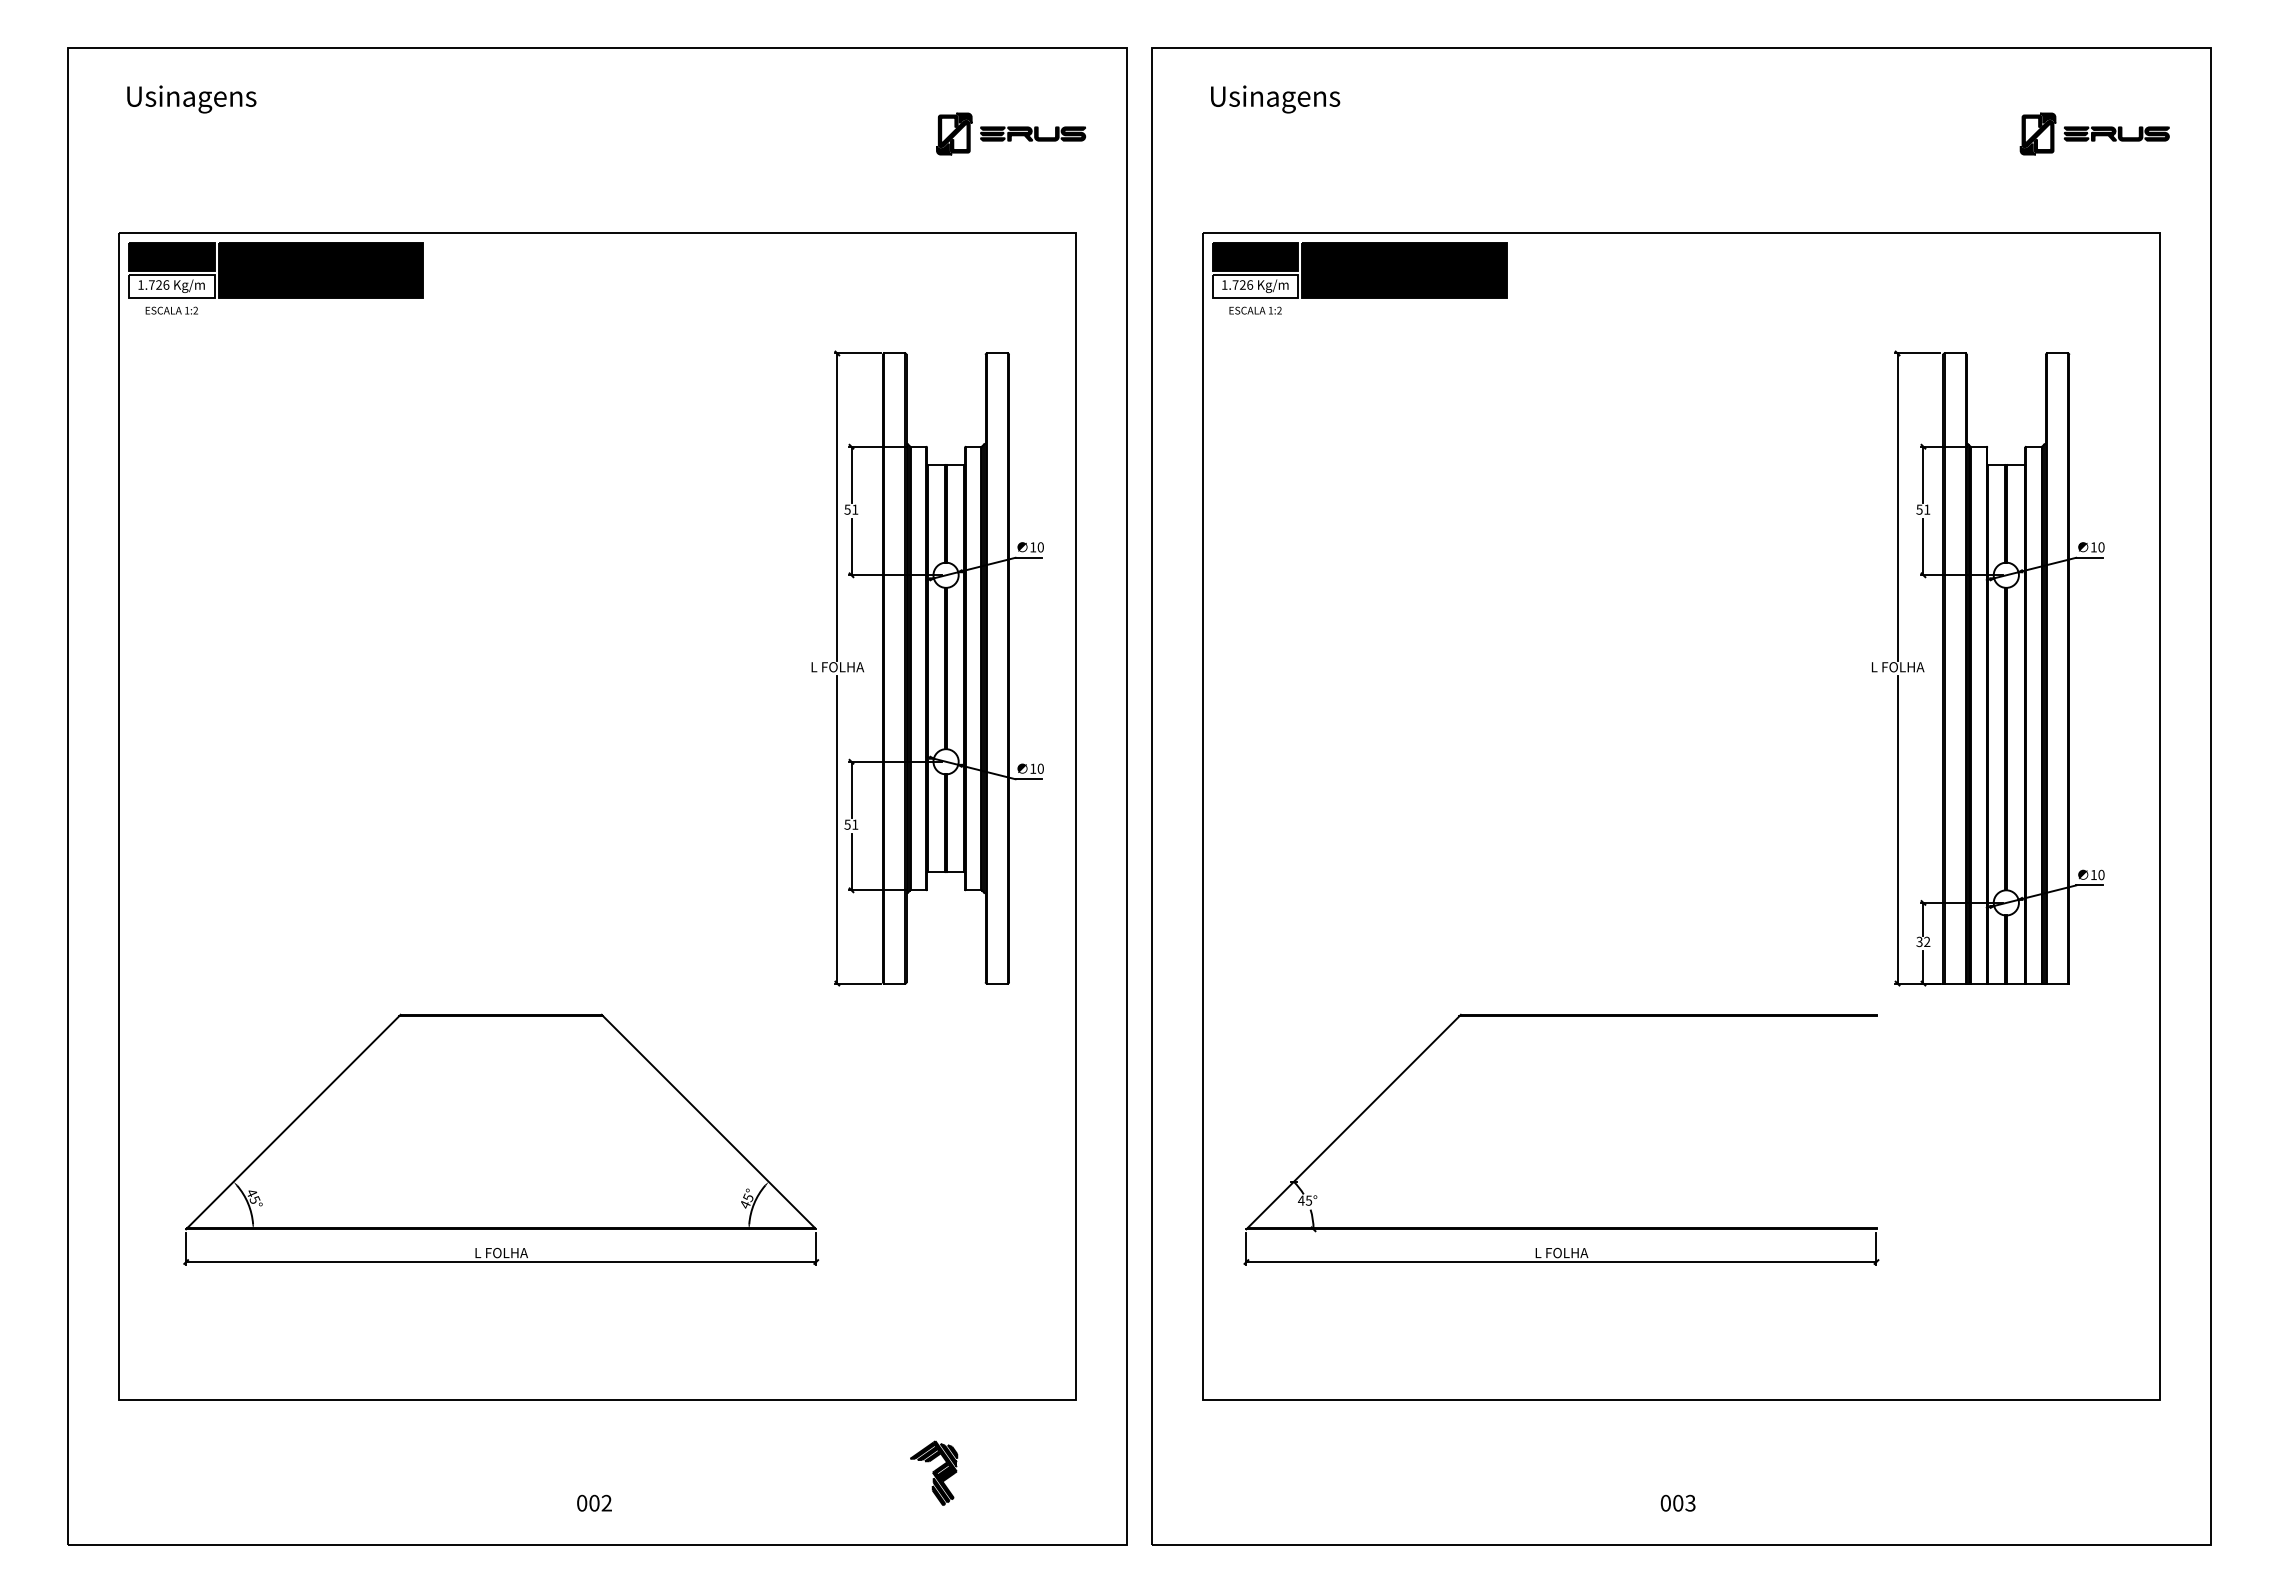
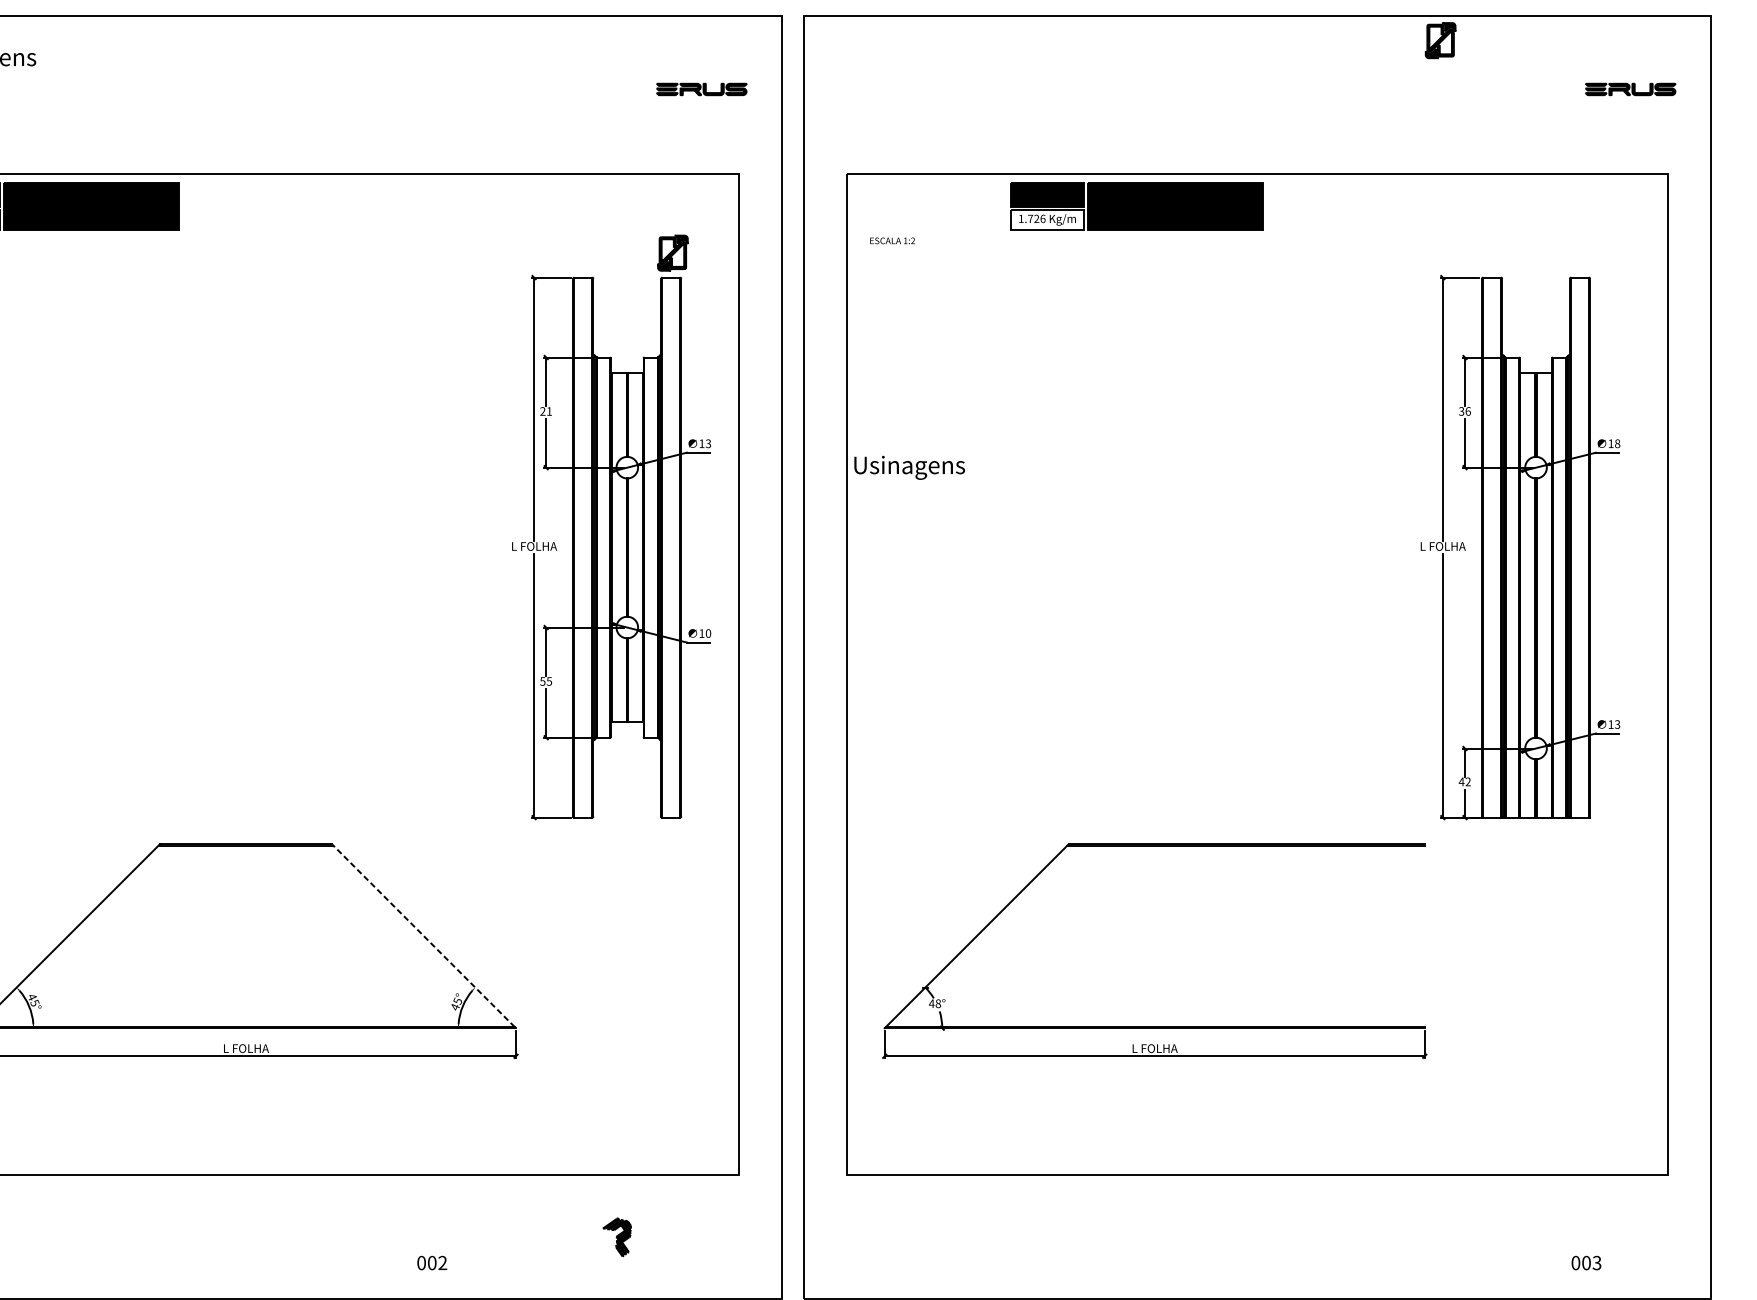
text: (1275, 99) -> (909, 467), moved
part: (954, 133) -> (673, 252), moved
part: (2037, 133) -> (1440, 40), moved
part: (1359, 270) -> (1136, 206), moved
text: (847, 509) -> (542, 411), 51 -> 21
text: (1923, 509) -> (1465, 411), 51 -> 36
text: (1040, 547) -> (708, 443), 10 -> 13
text: (2101, 547) -> (1617, 443), 10 -> 18
text: (855, 824) -> (549, 681), 51 -> 55
text: (2101, 875) -> (1617, 725), 10 -> 13
text: (1919, 941) -> (1461, 781), 32 -> 42
line: (708, 1121) -> (423, 935), solid -> dashed
text: (1308, 1200) -> (937, 1003), 45° -> 48°
part: (934, 1472) -> (617, 1236), size x0.7
text: (594, 1502) -> (432, 1262), moved
text: (1677, 1502) -> (1585, 1262), moved

